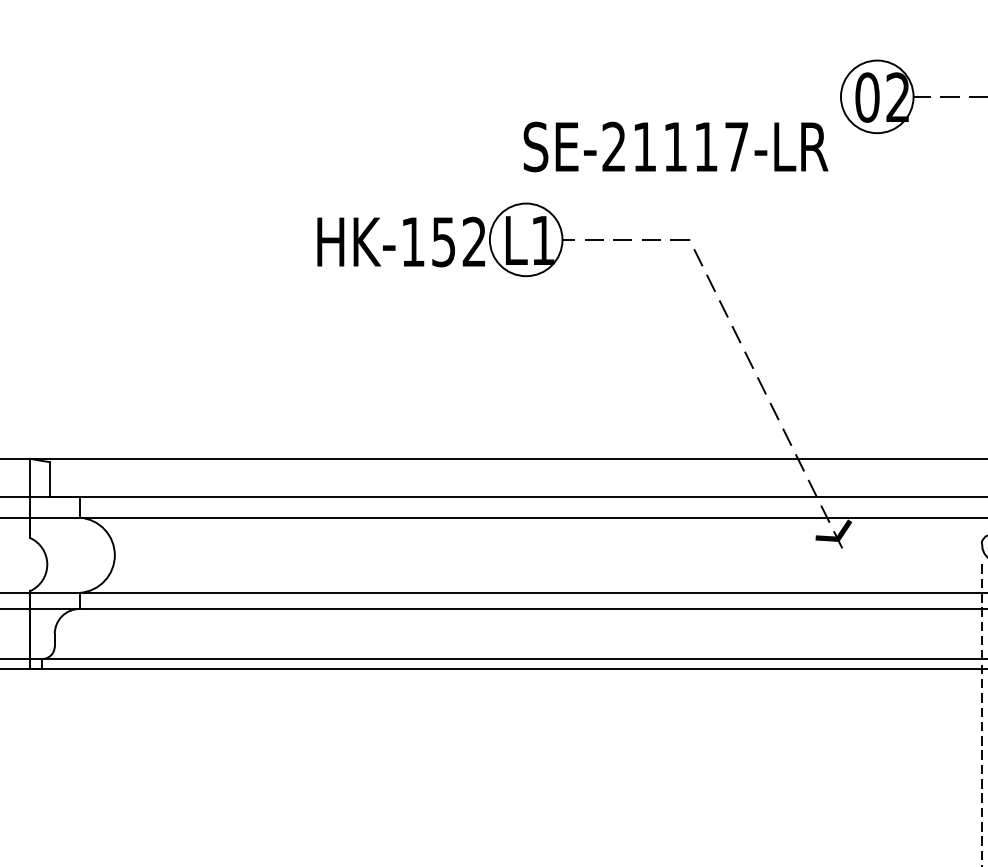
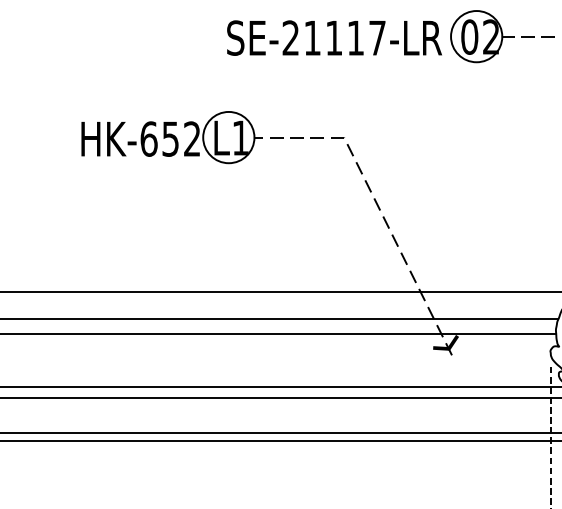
text: (675, 146) -> (334, 37), moved
text: (413, 241) -> (149, 138), HK-152 -> HK-652

